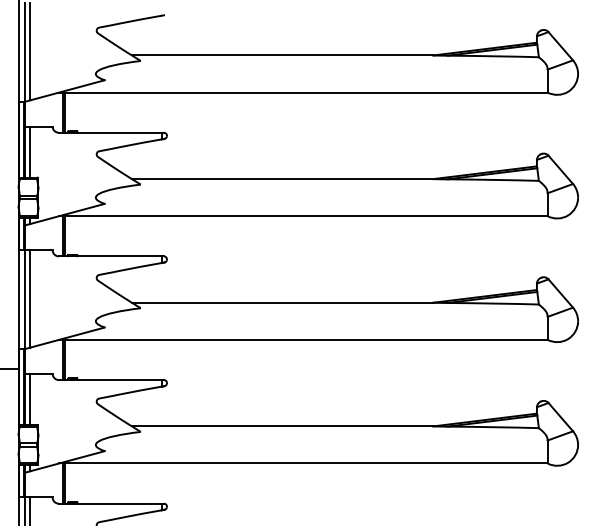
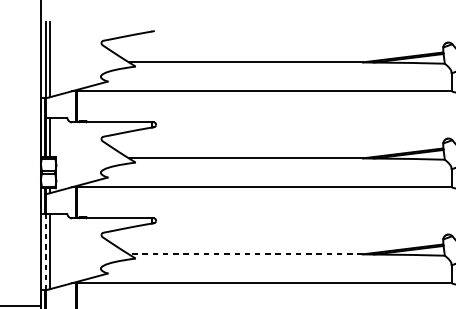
line: (24, 300) -> (45, 252), solid -> dashed
line: (282, 302) -> (245, 254), solid -> dashed

